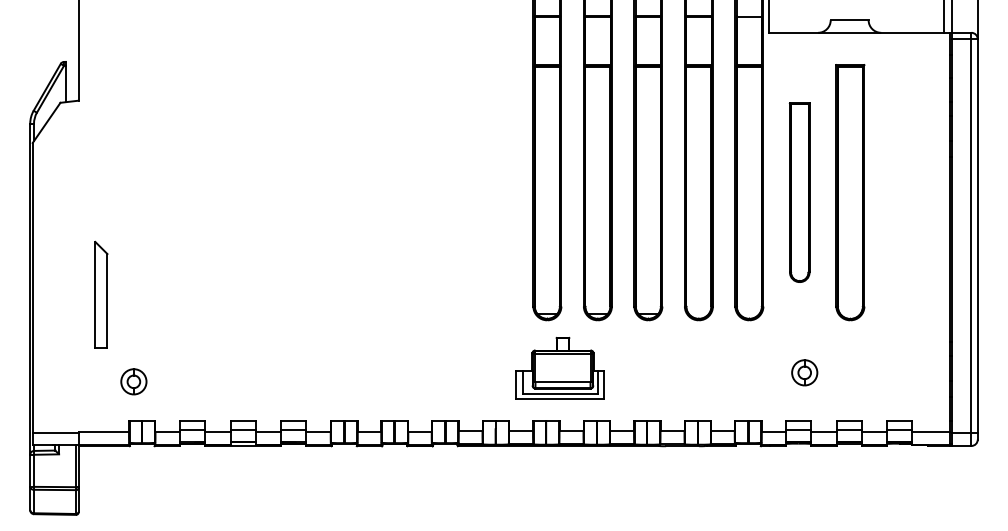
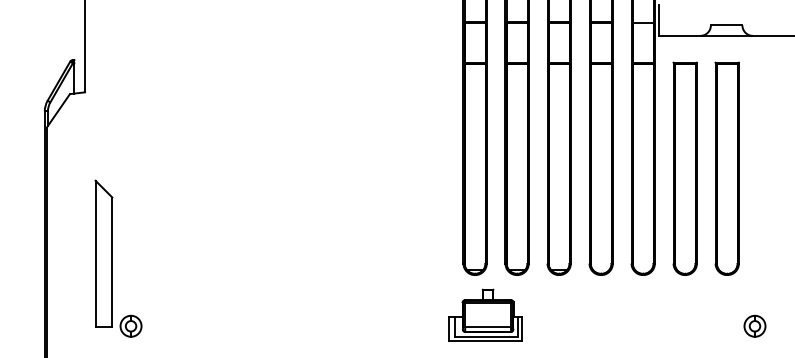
part: (799, 192) -> (684, 168), size x1.43
part: (101, 294) -> (104, 253), size x1.67
part: (804, 372) -> (754, 326), moved

